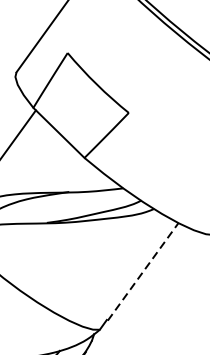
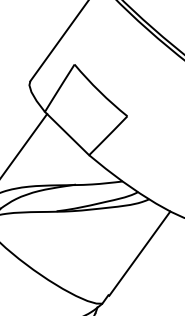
line: (143, 271) -> (140, 253), dashed -> solid

